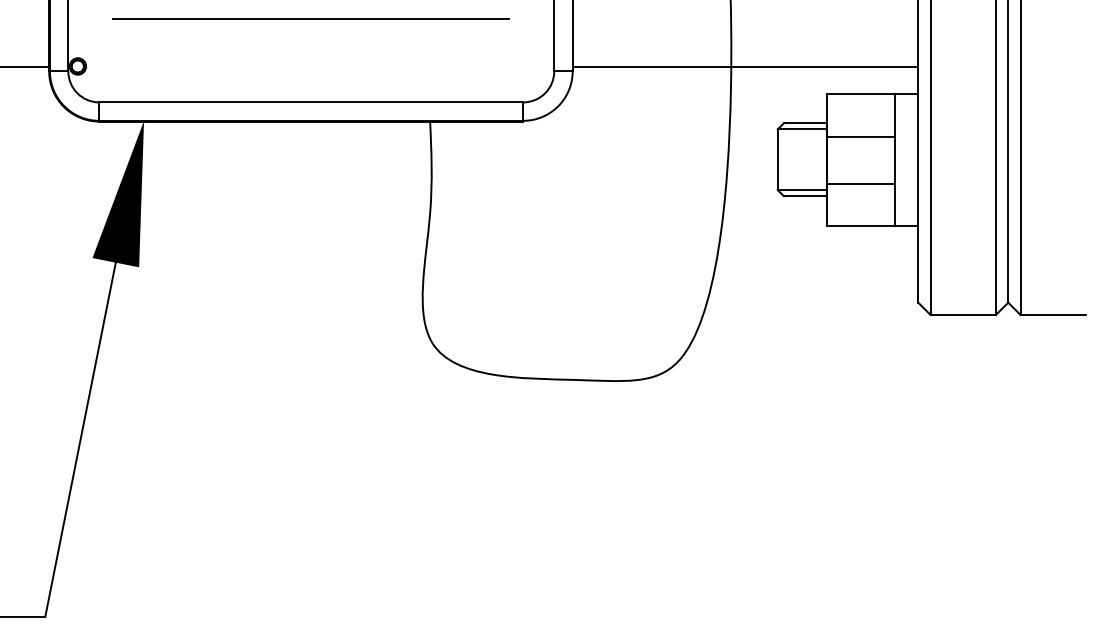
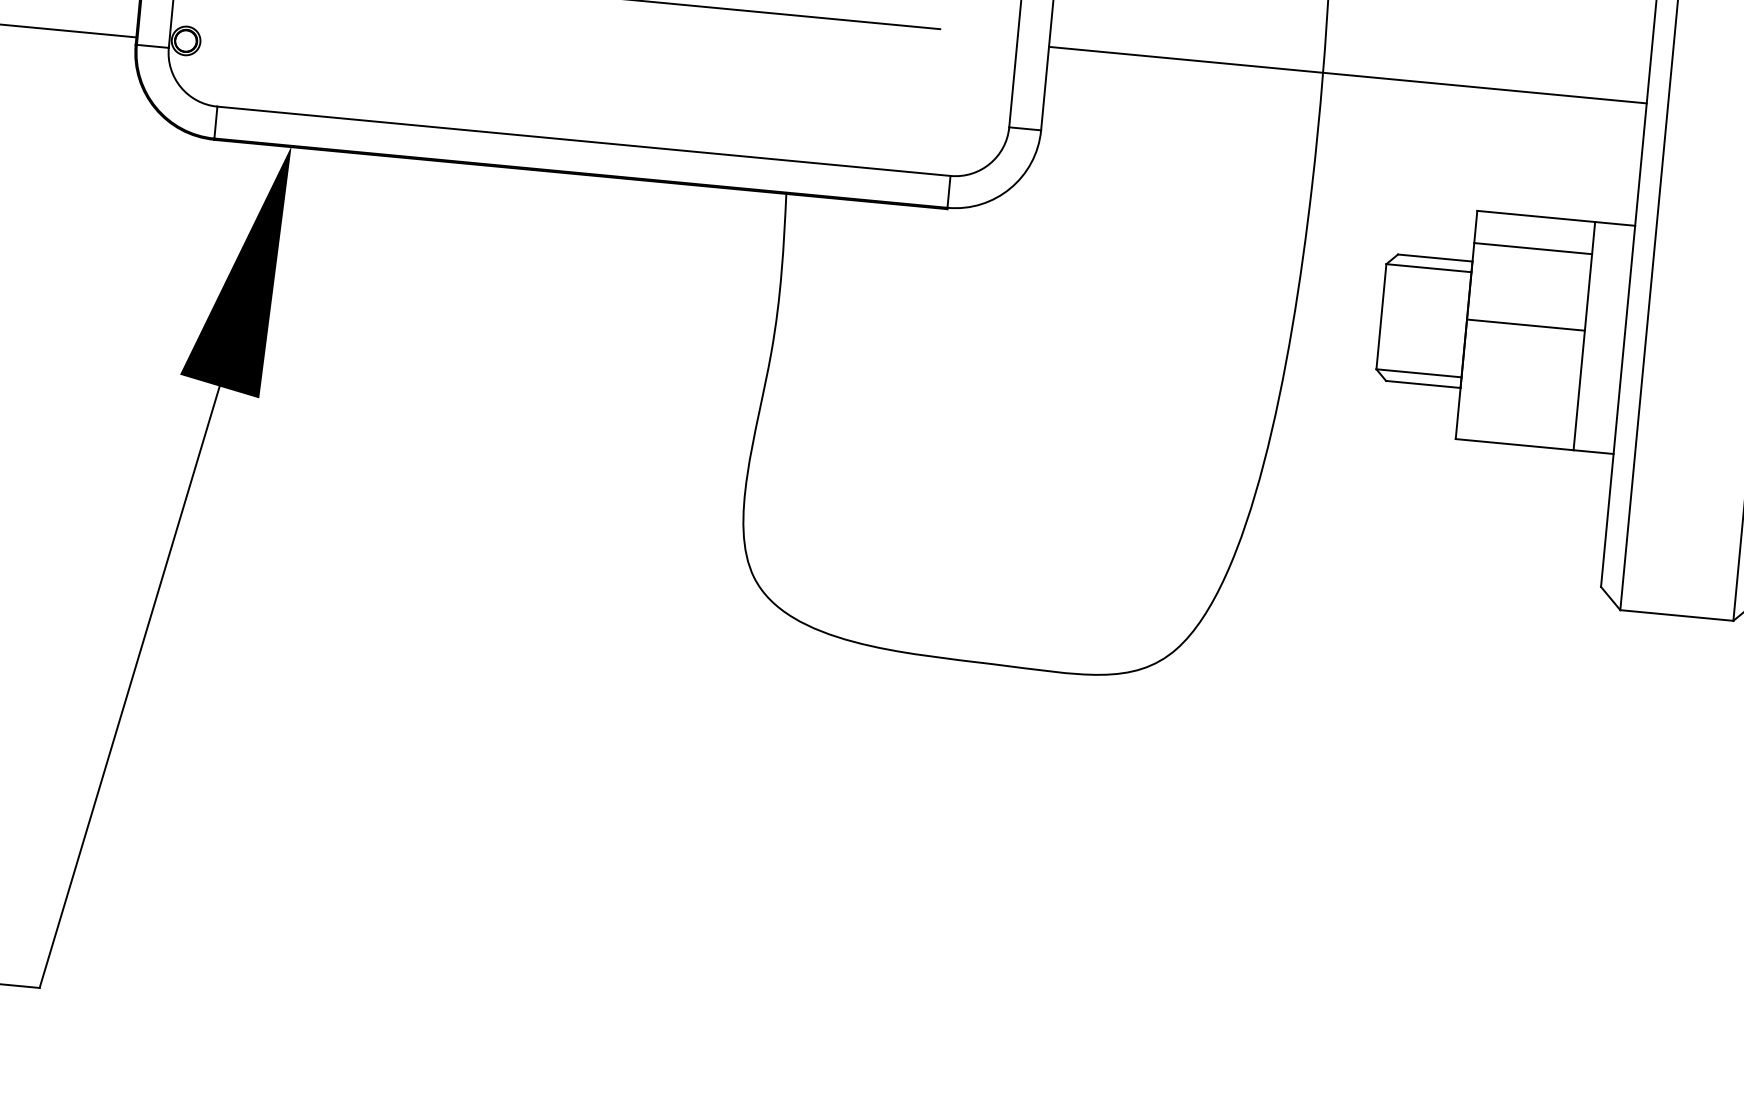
line: (745, 67) -> (1347, 75), moved
line: (861, 136) -> (1533, 248), moved
line: (861, 183) -> (1526, 324), moved

